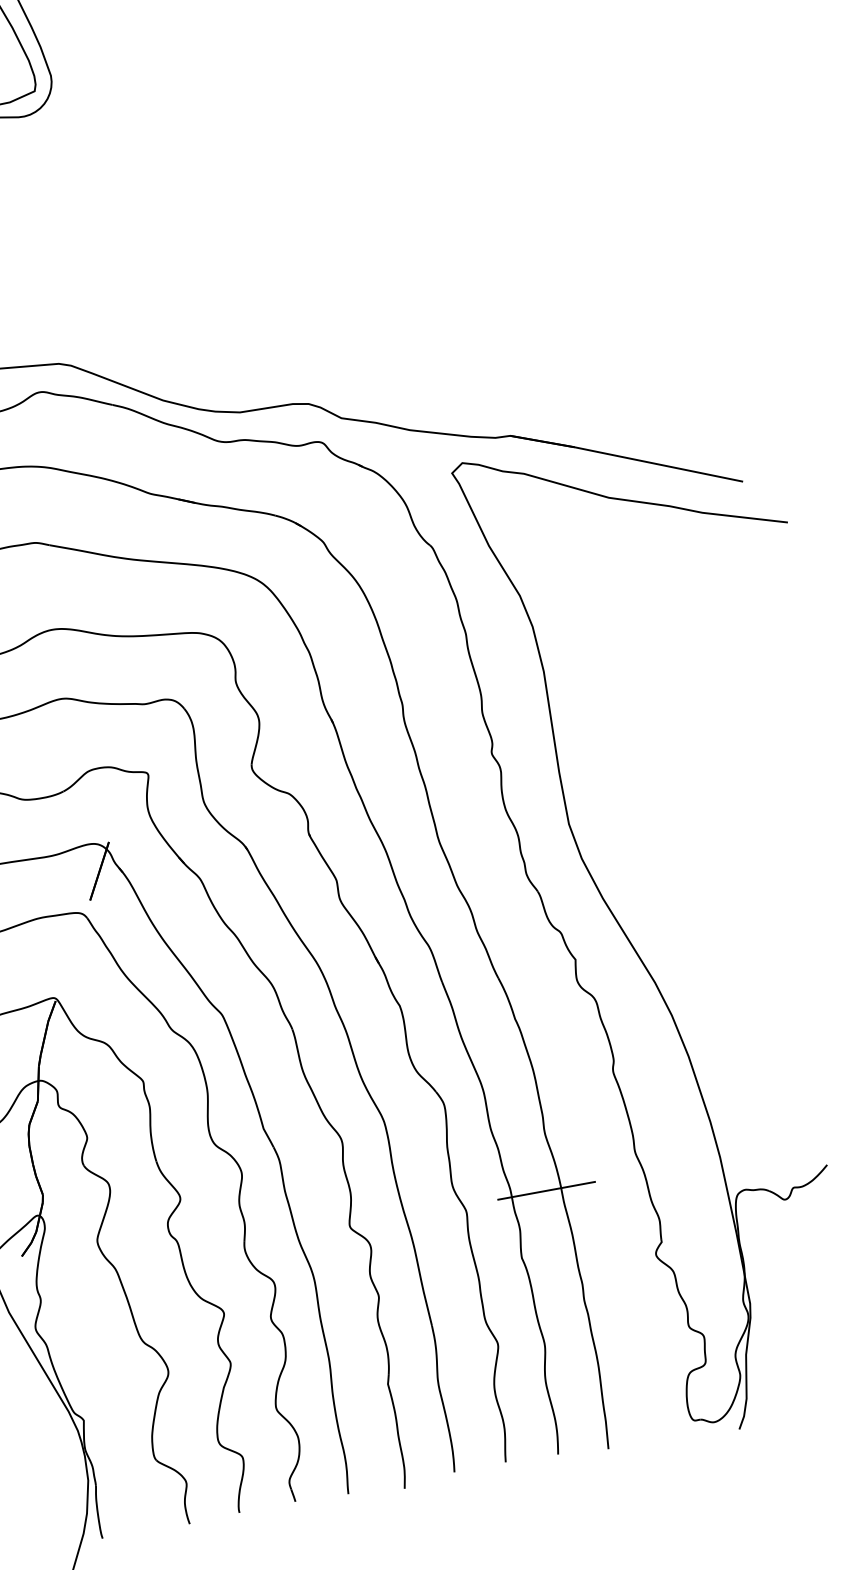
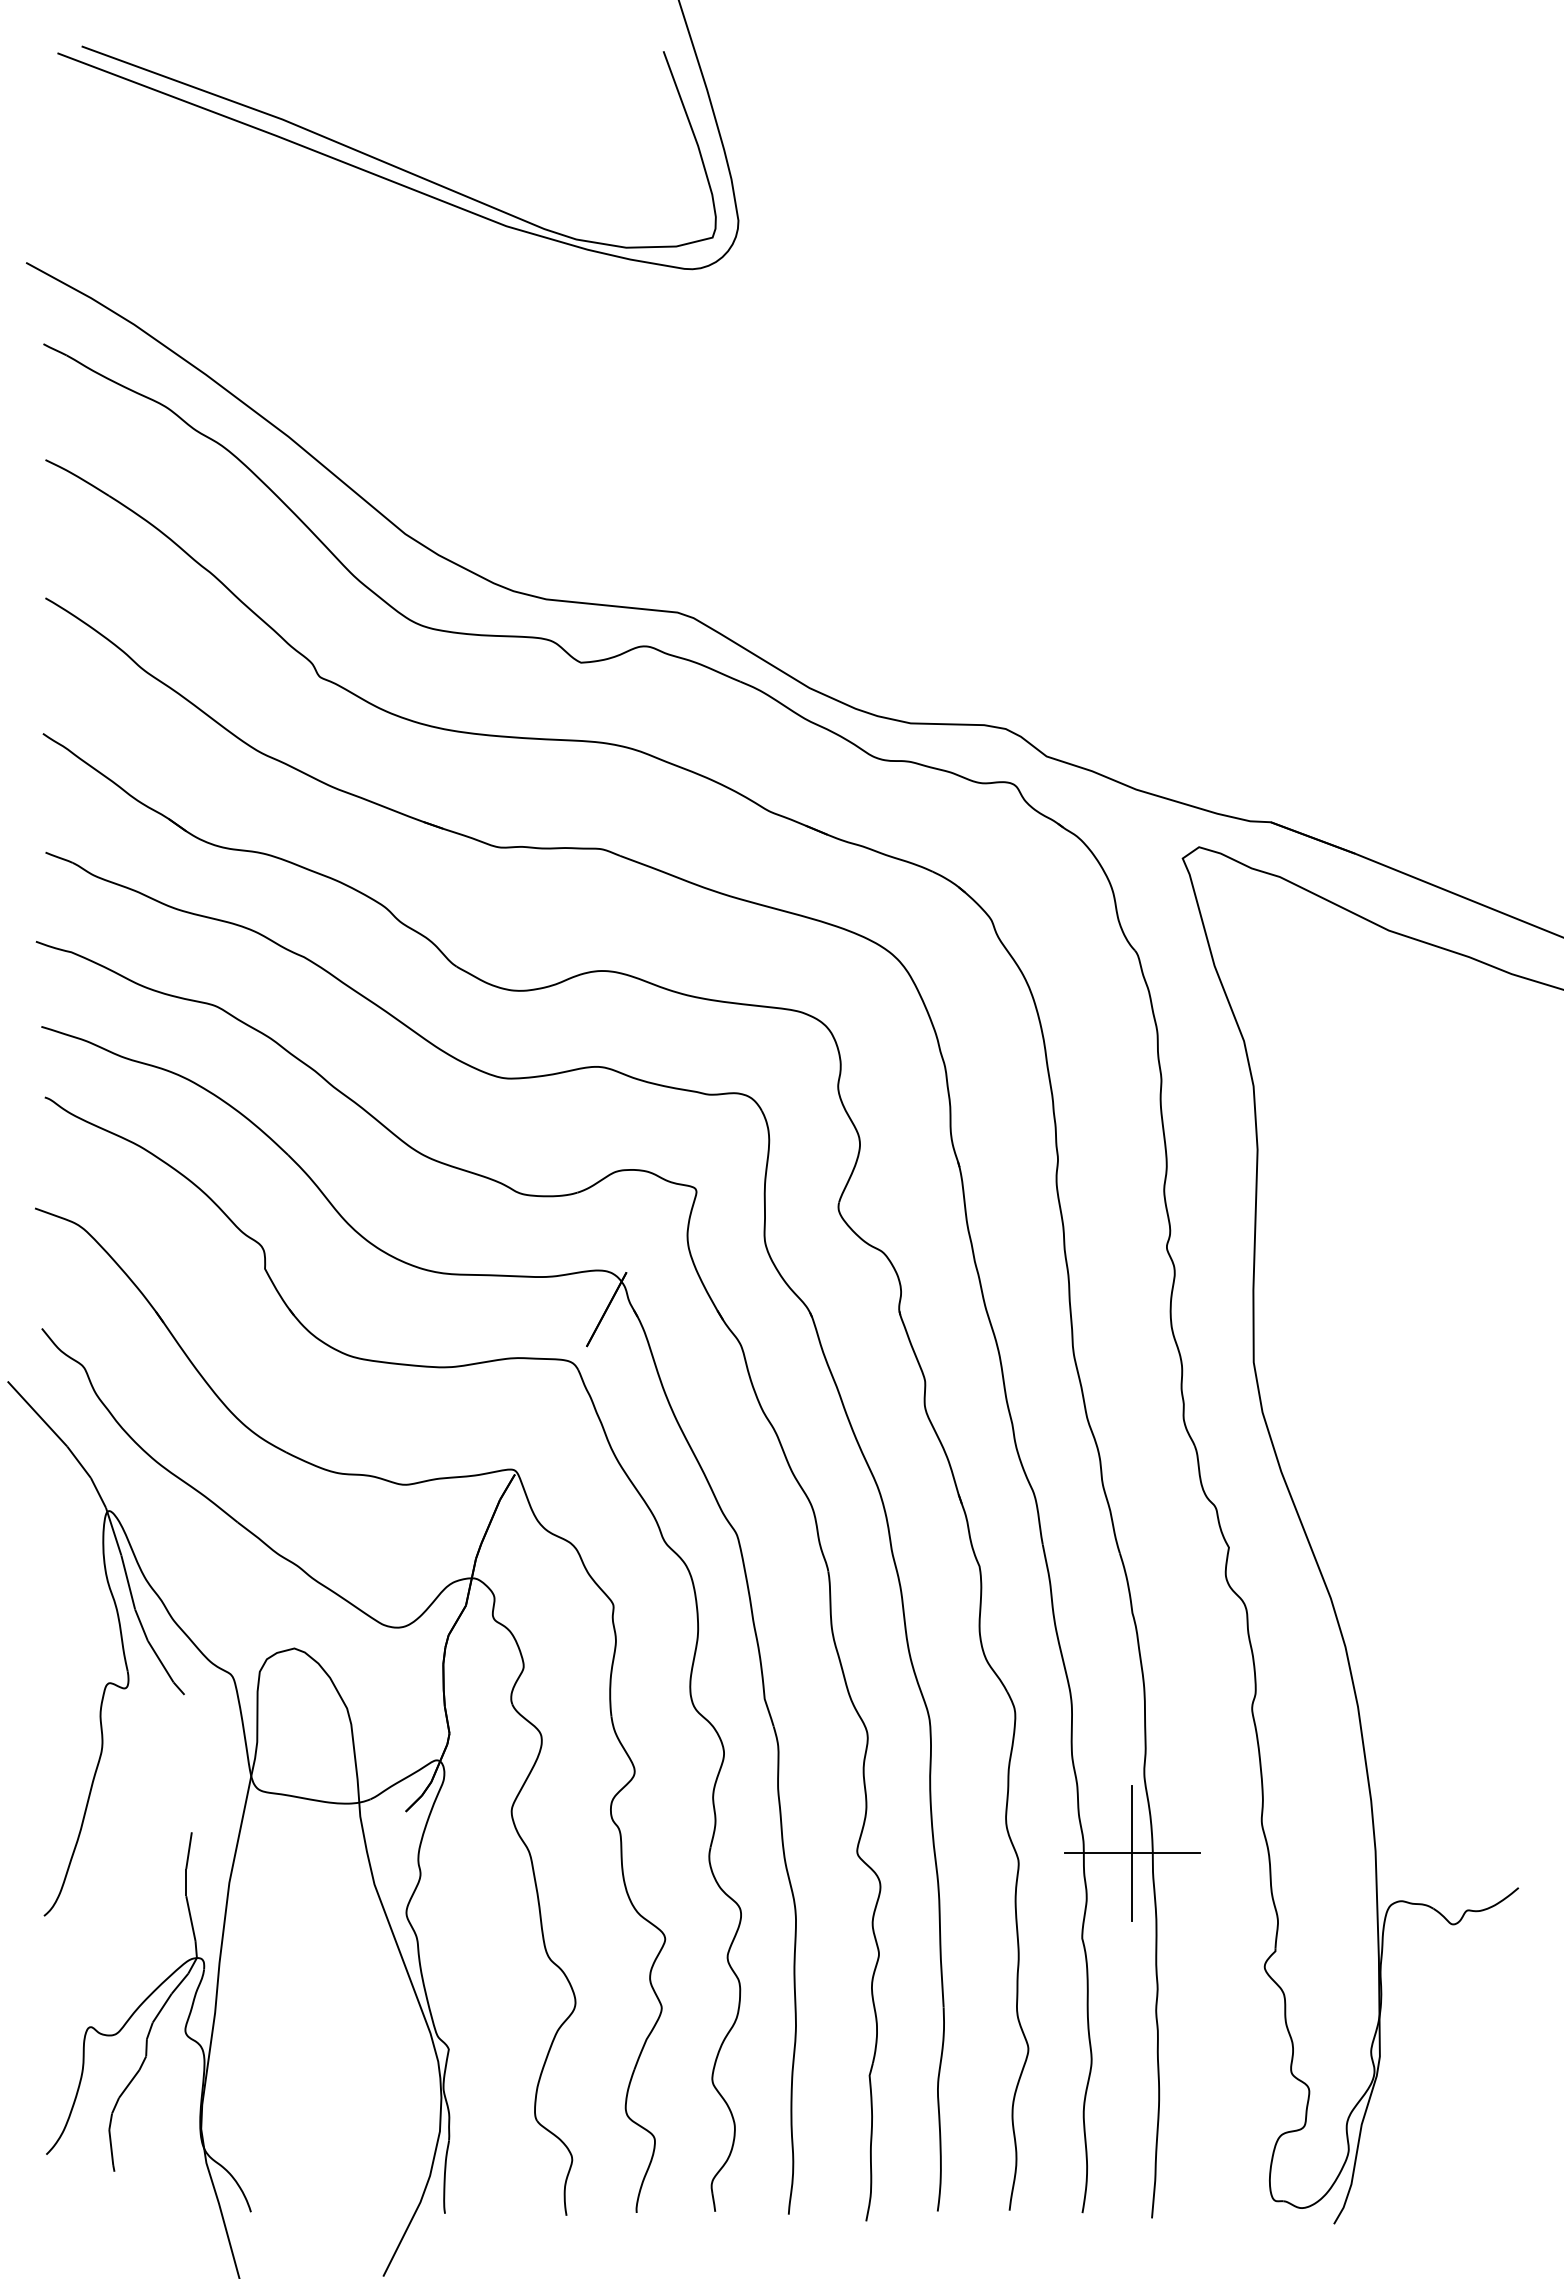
line: (546, 1190) -> (1132, 1852), added

